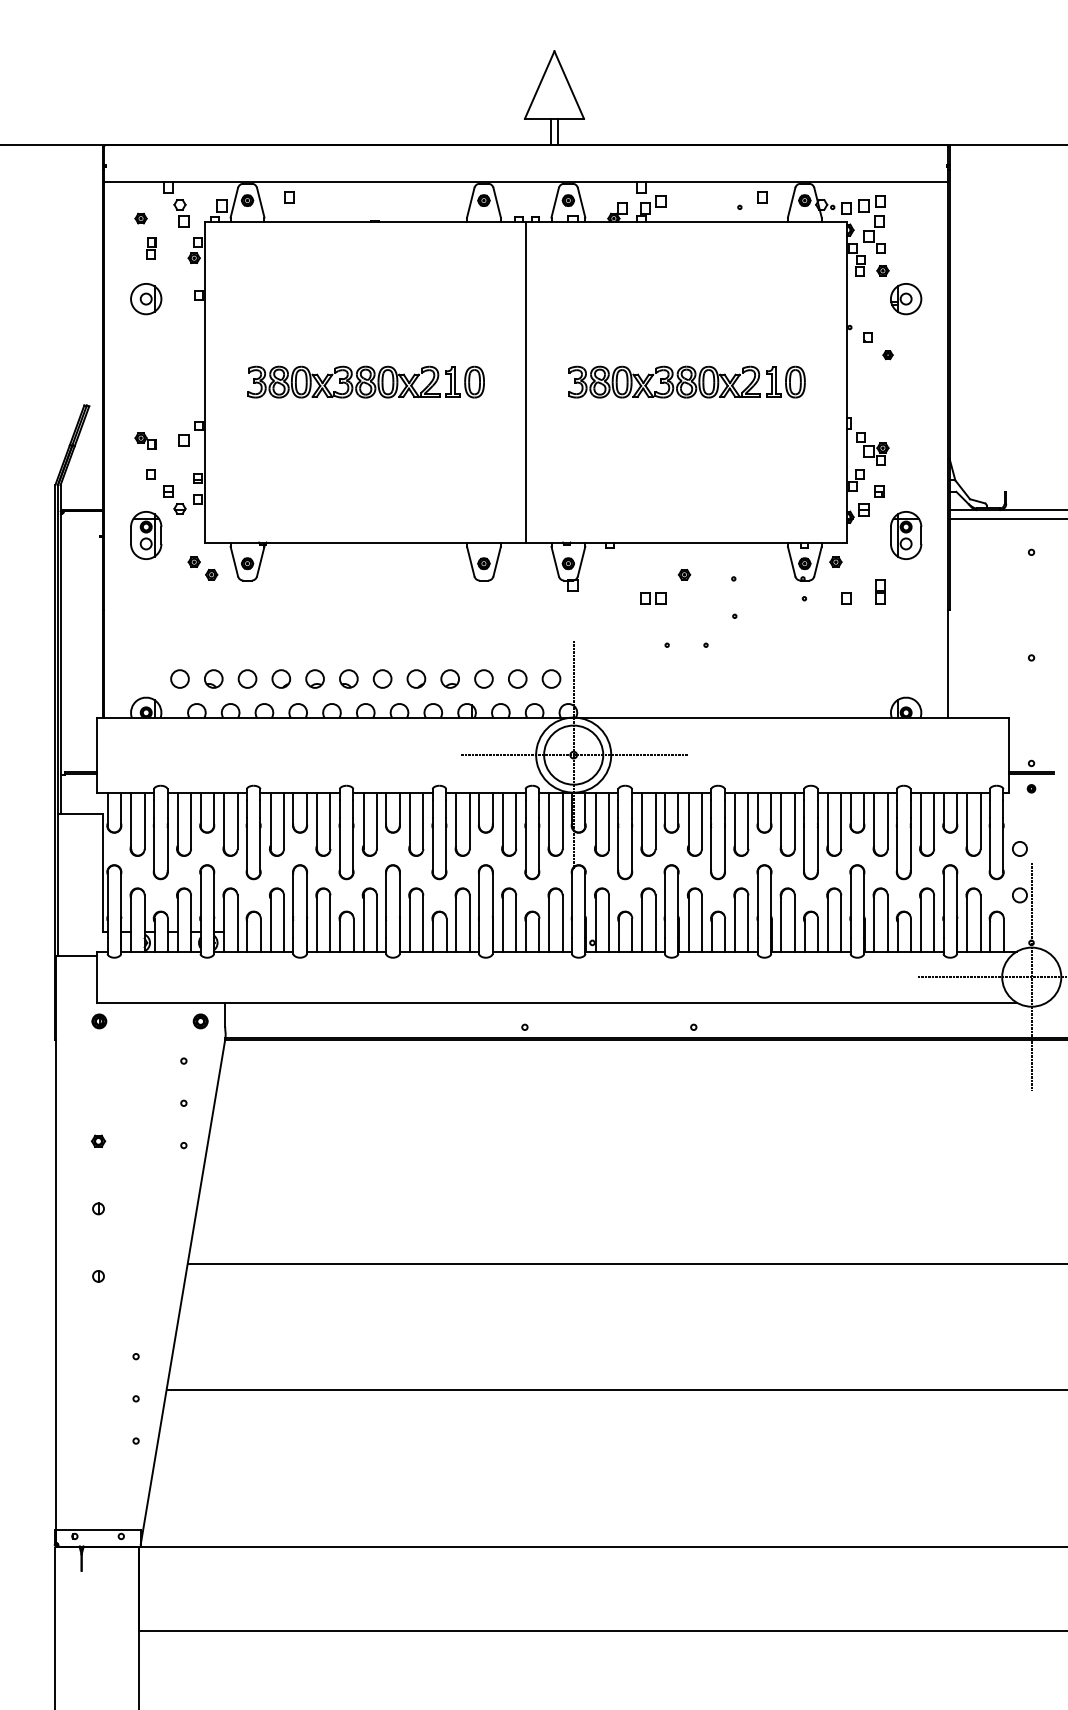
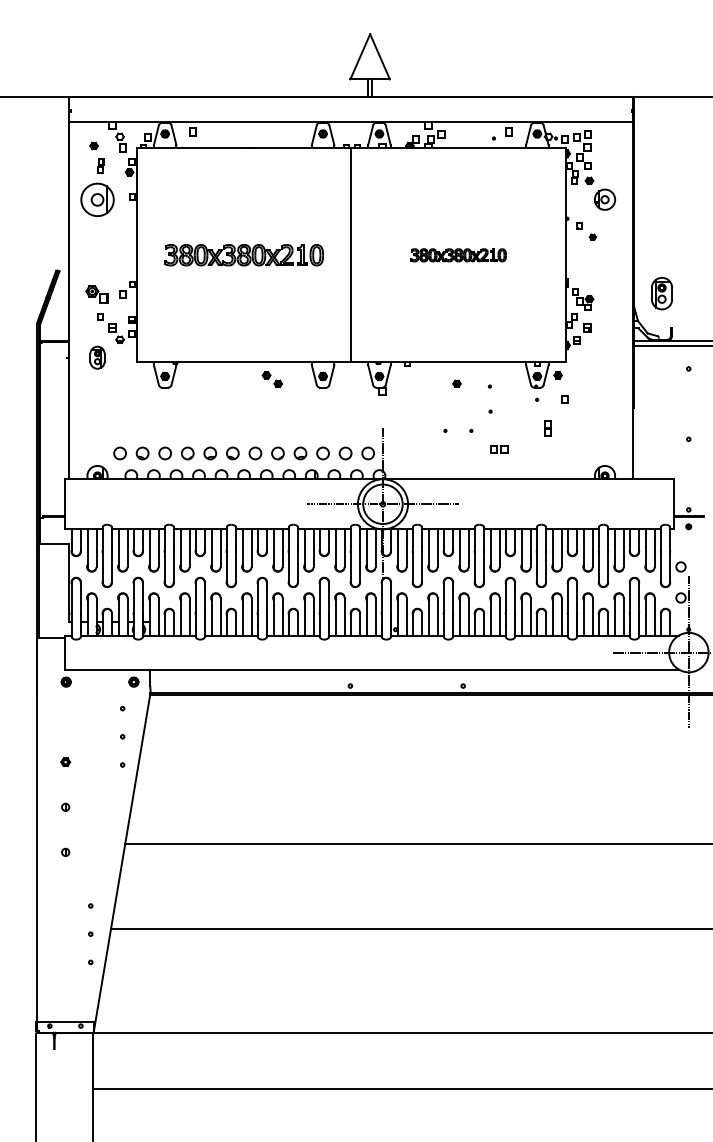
part: (146, 298) -> (97, 199), size x1.6
part: (686, 382) -> (458, 255), size x0.6
part: (144, 440) -> (96, 294), size x1.6
part: (146, 535) -> (97, 357), size x0.7
part: (906, 535) -> (662, 293), moved
part: (201, 568) -> (271, 379), moved
part: (879, 592) -> (547, 428), moved
part: (653, 598) -> (499, 449), moved

